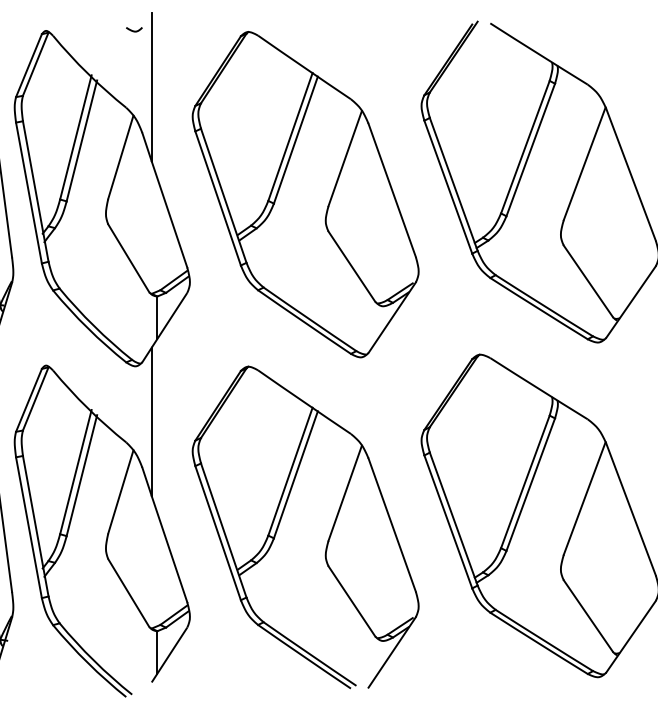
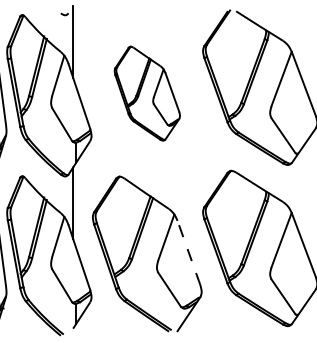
part: (306, 194) -> (147, 93), size x0.6
line: (391, 524) -> (188, 252), solid -> dashed

